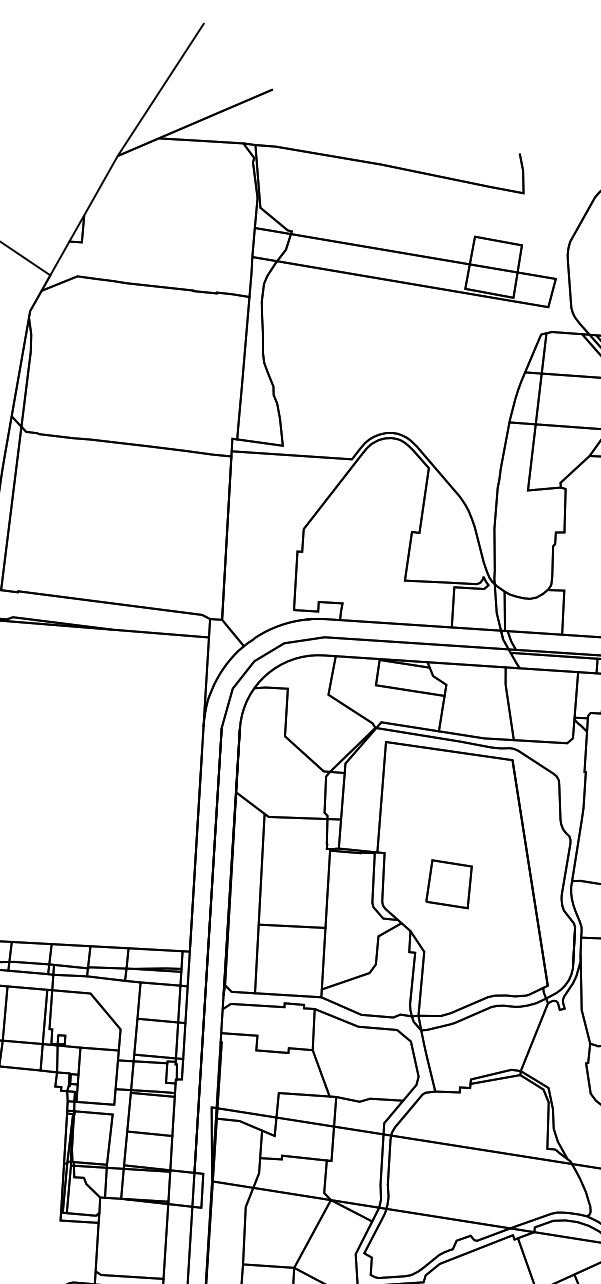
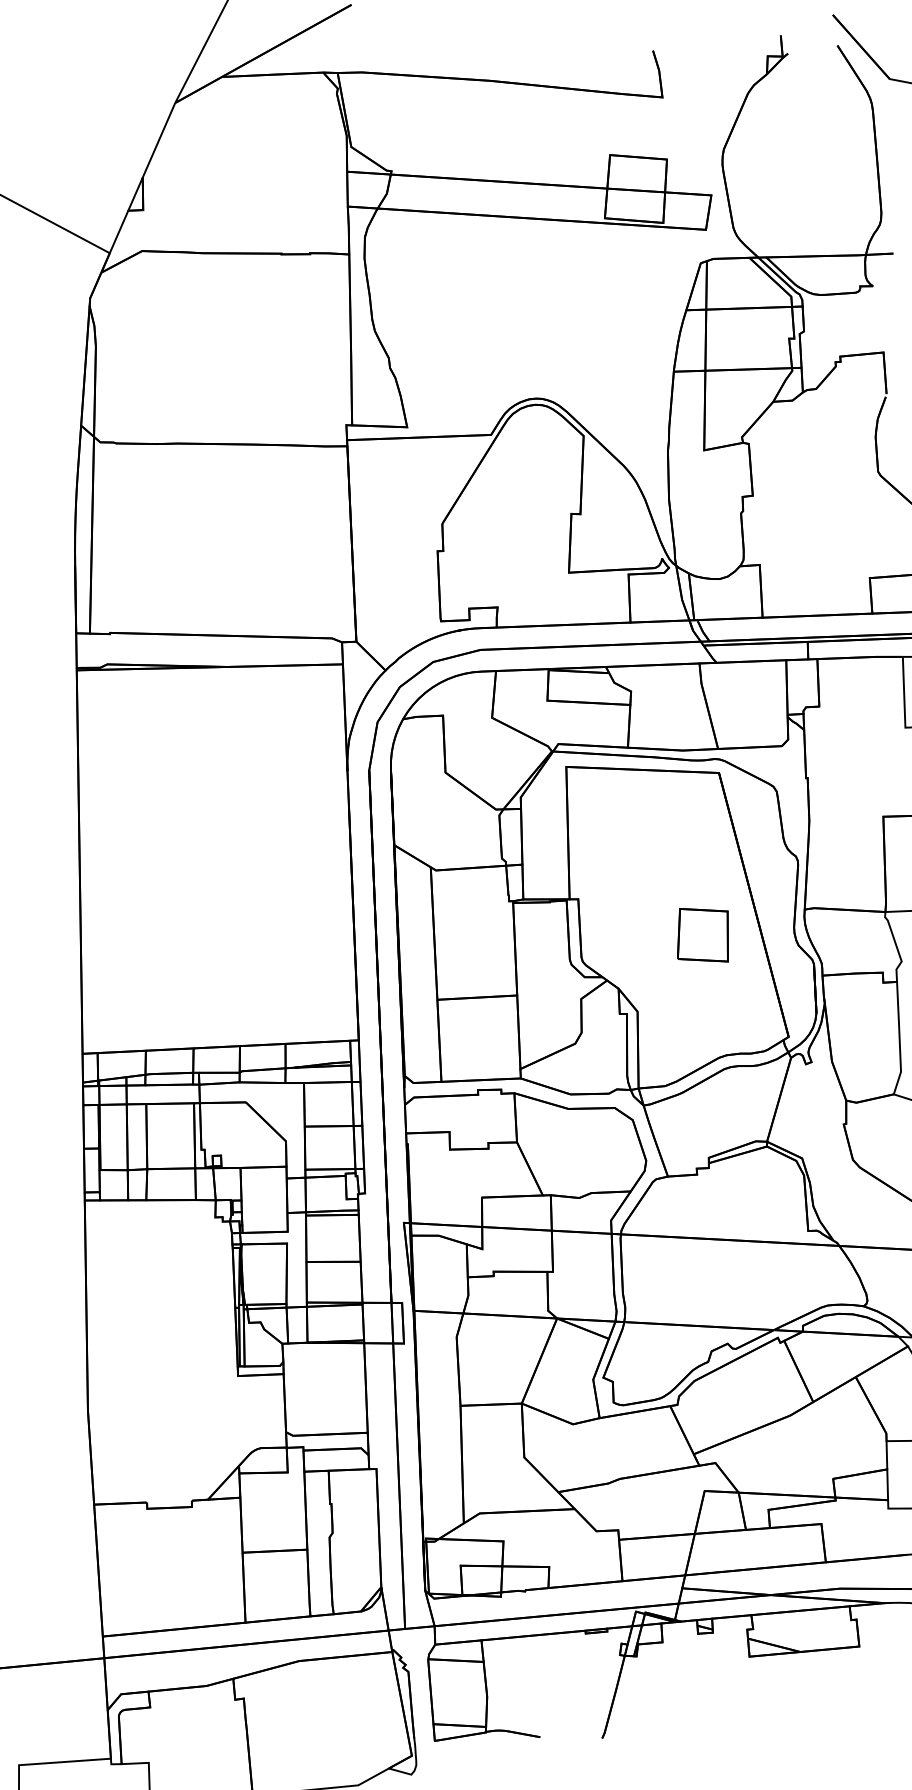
part: (448, 884) -> (702, 935), moved

